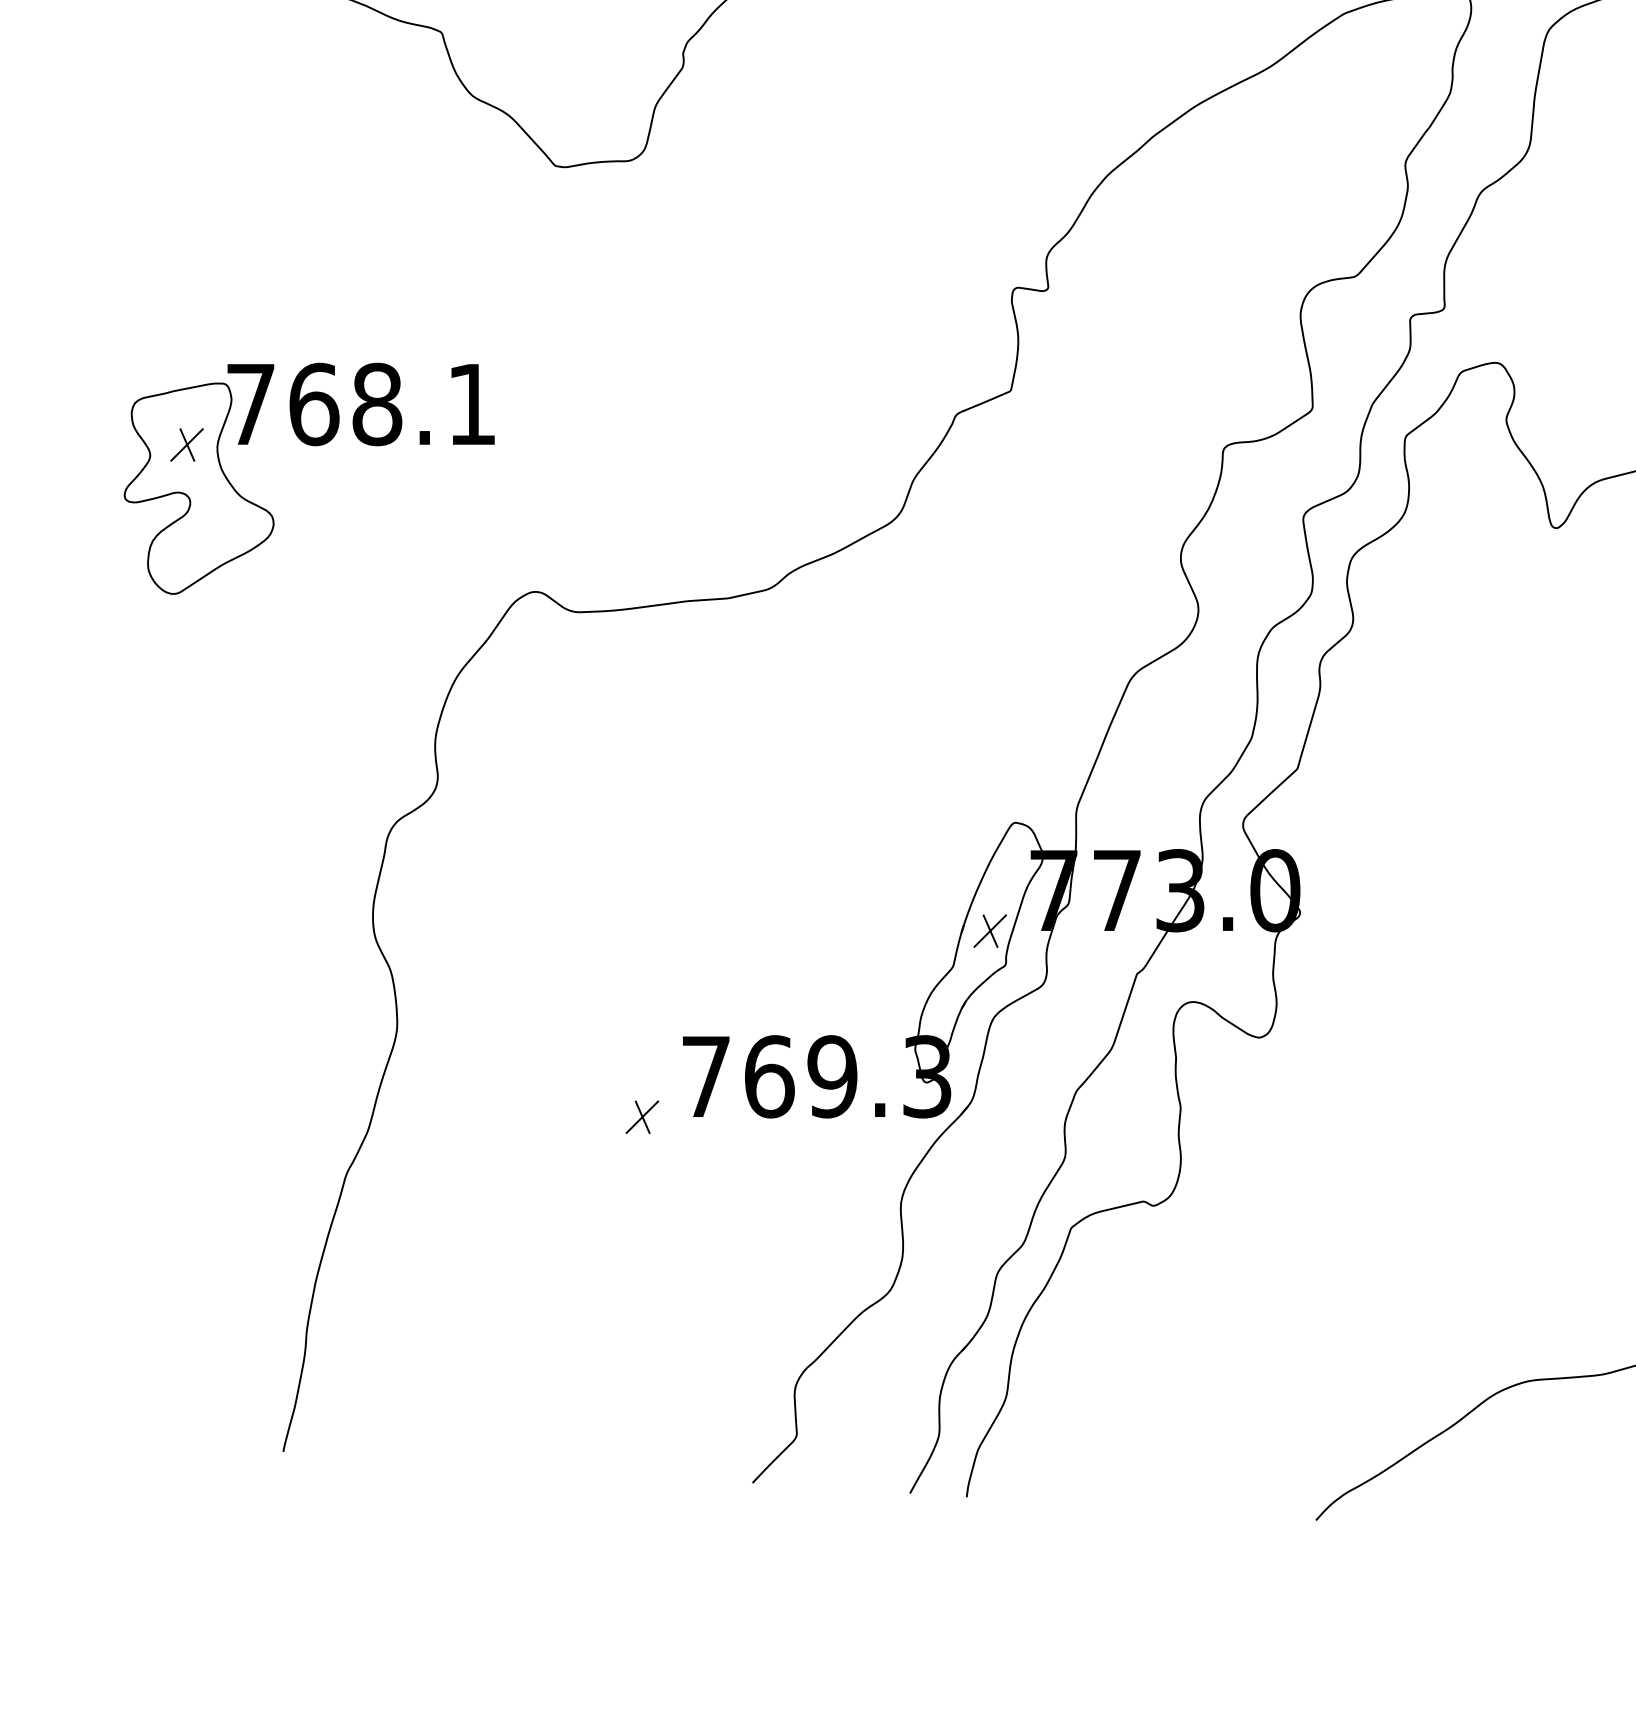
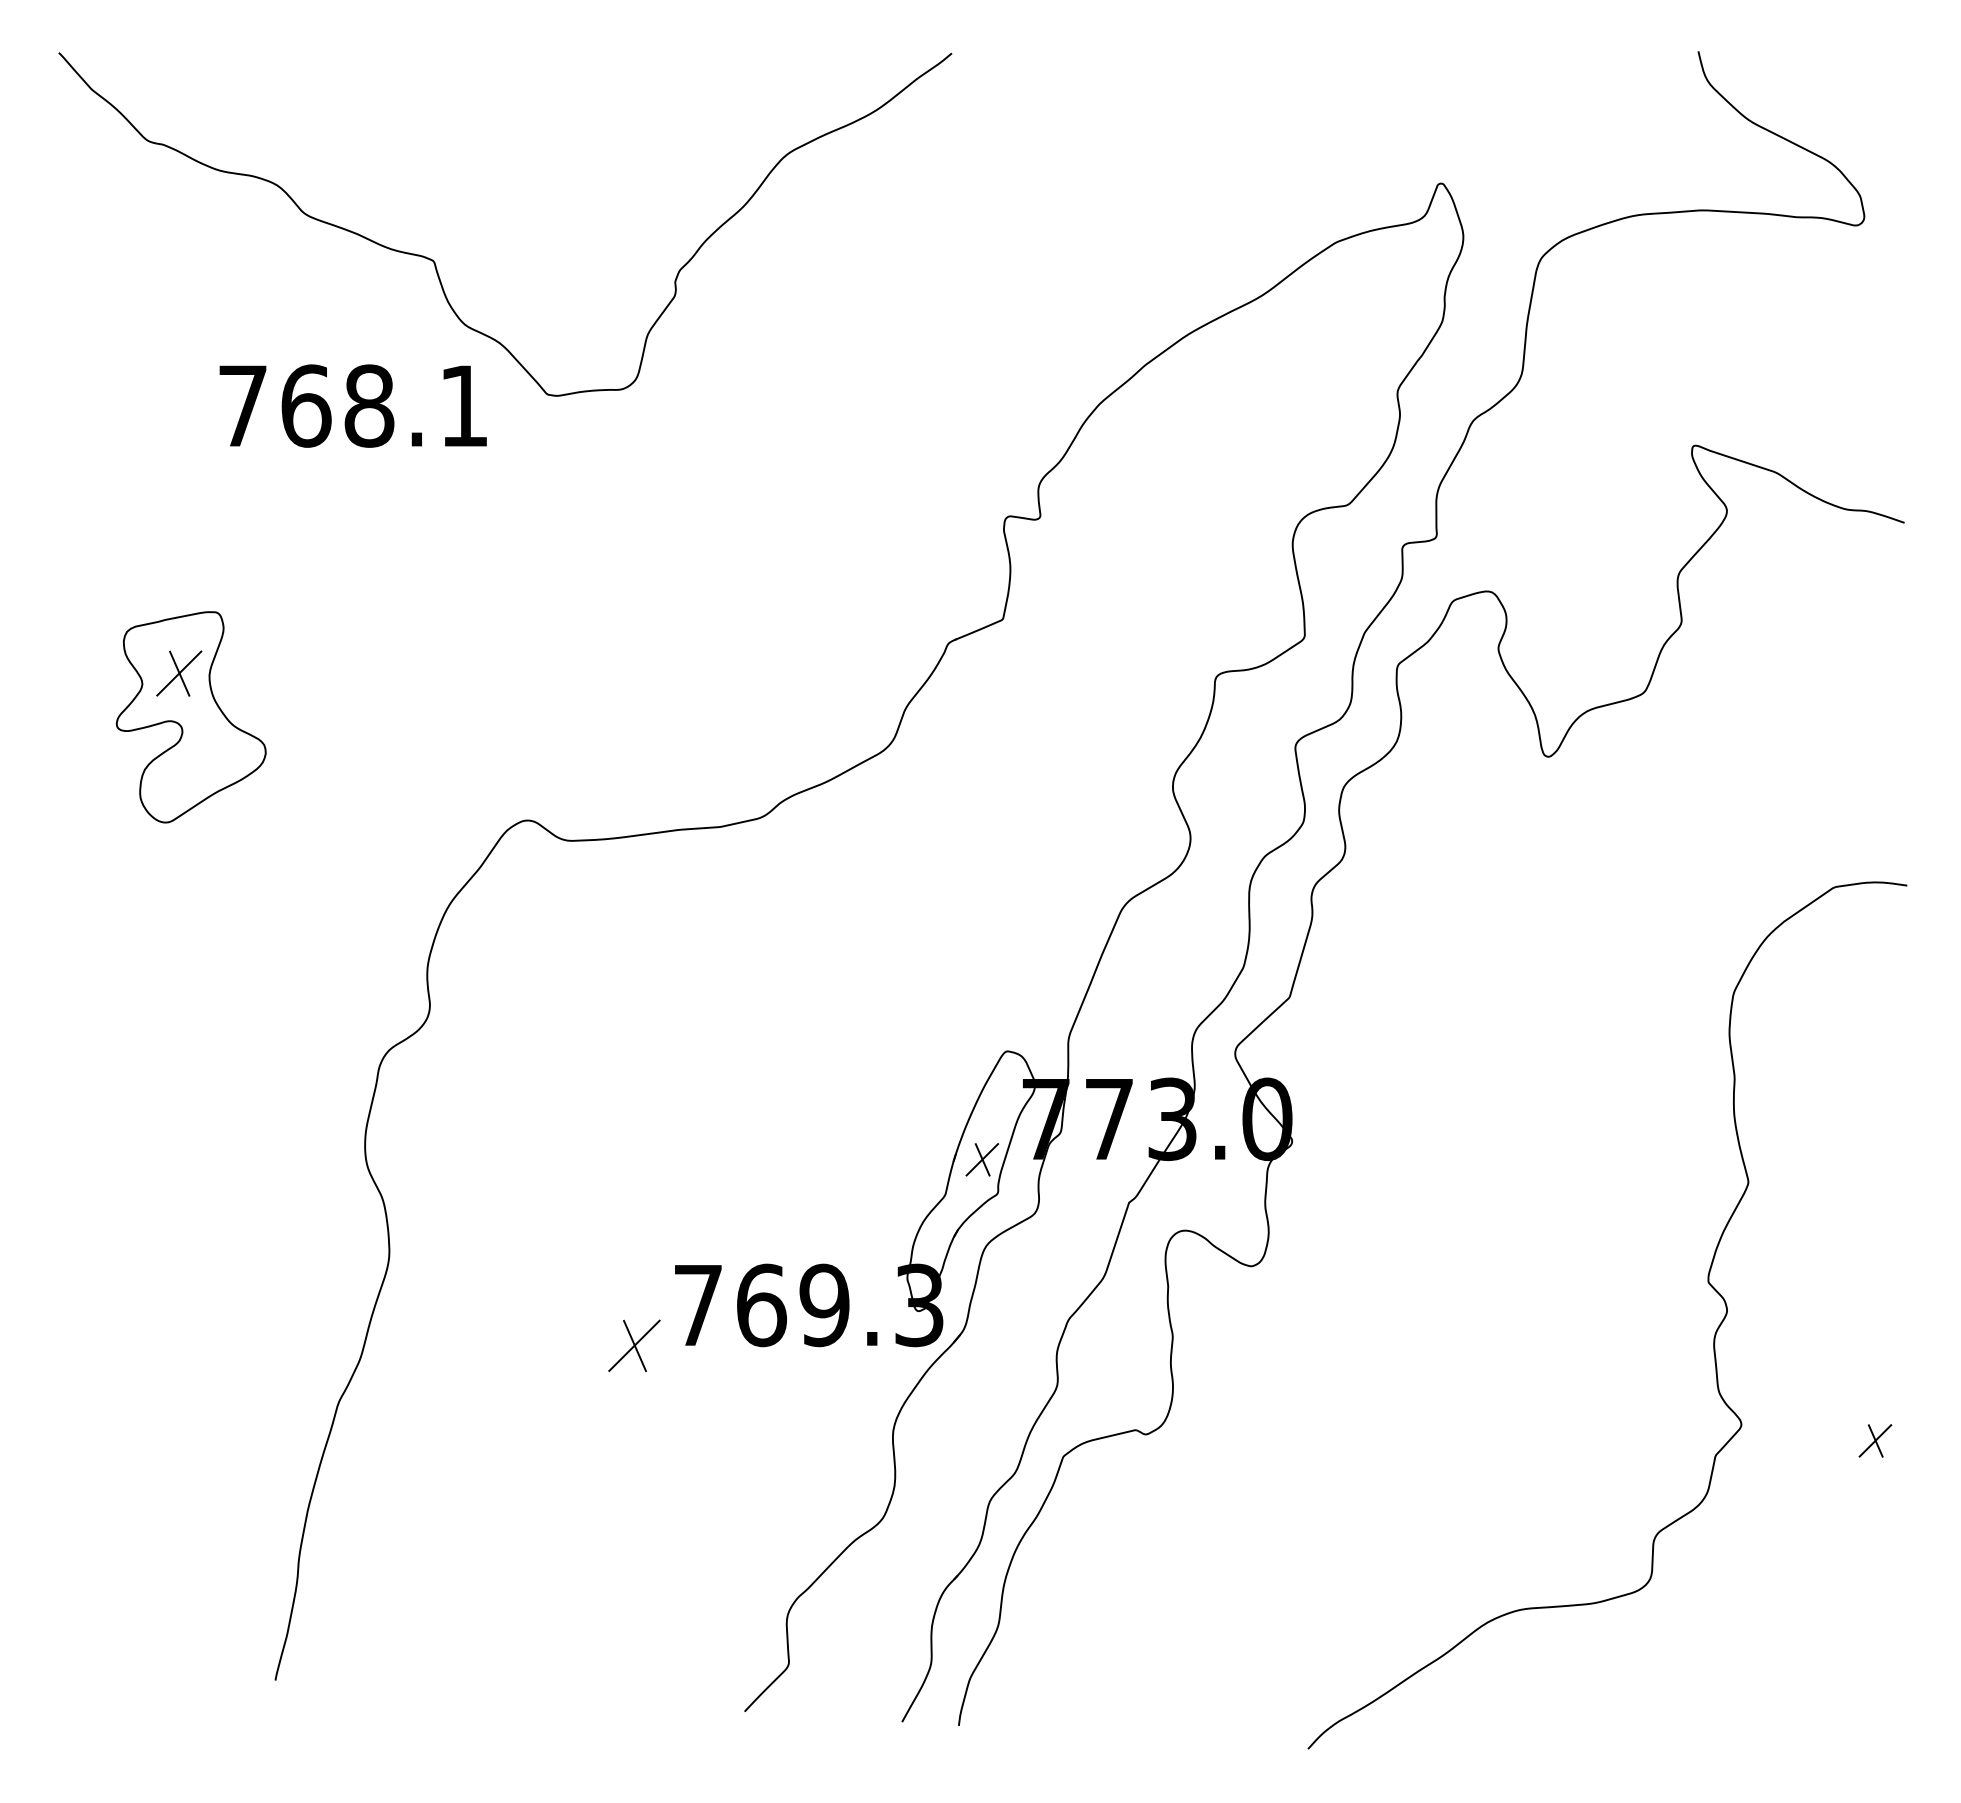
text: (360, 403) -> (352, 405), moved
part: (186, 444) -> (178, 673), size x1.4
part: (642, 1116) -> (634, 1345), size x1.6

